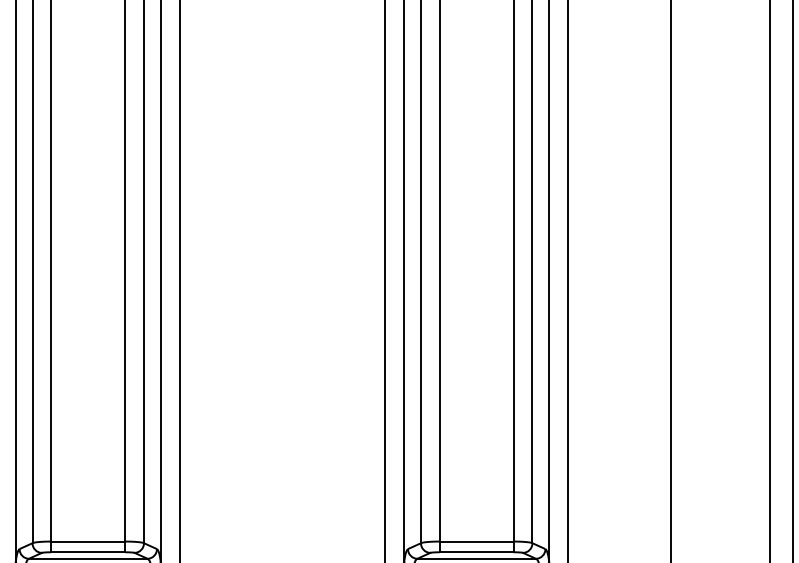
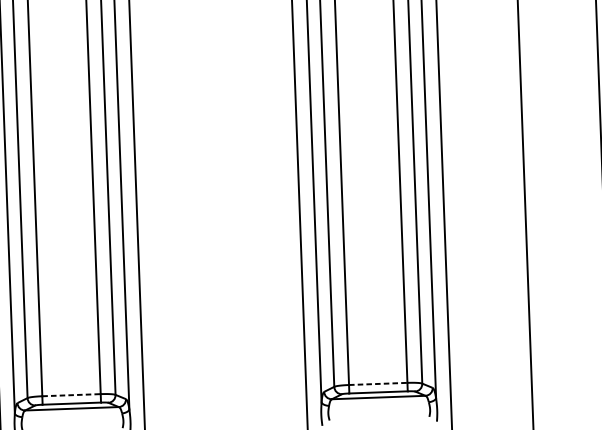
line: (88, 541) -> (71, 395), solid -> dashed
line: (476, 541) -> (378, 383), solid -> dashed

